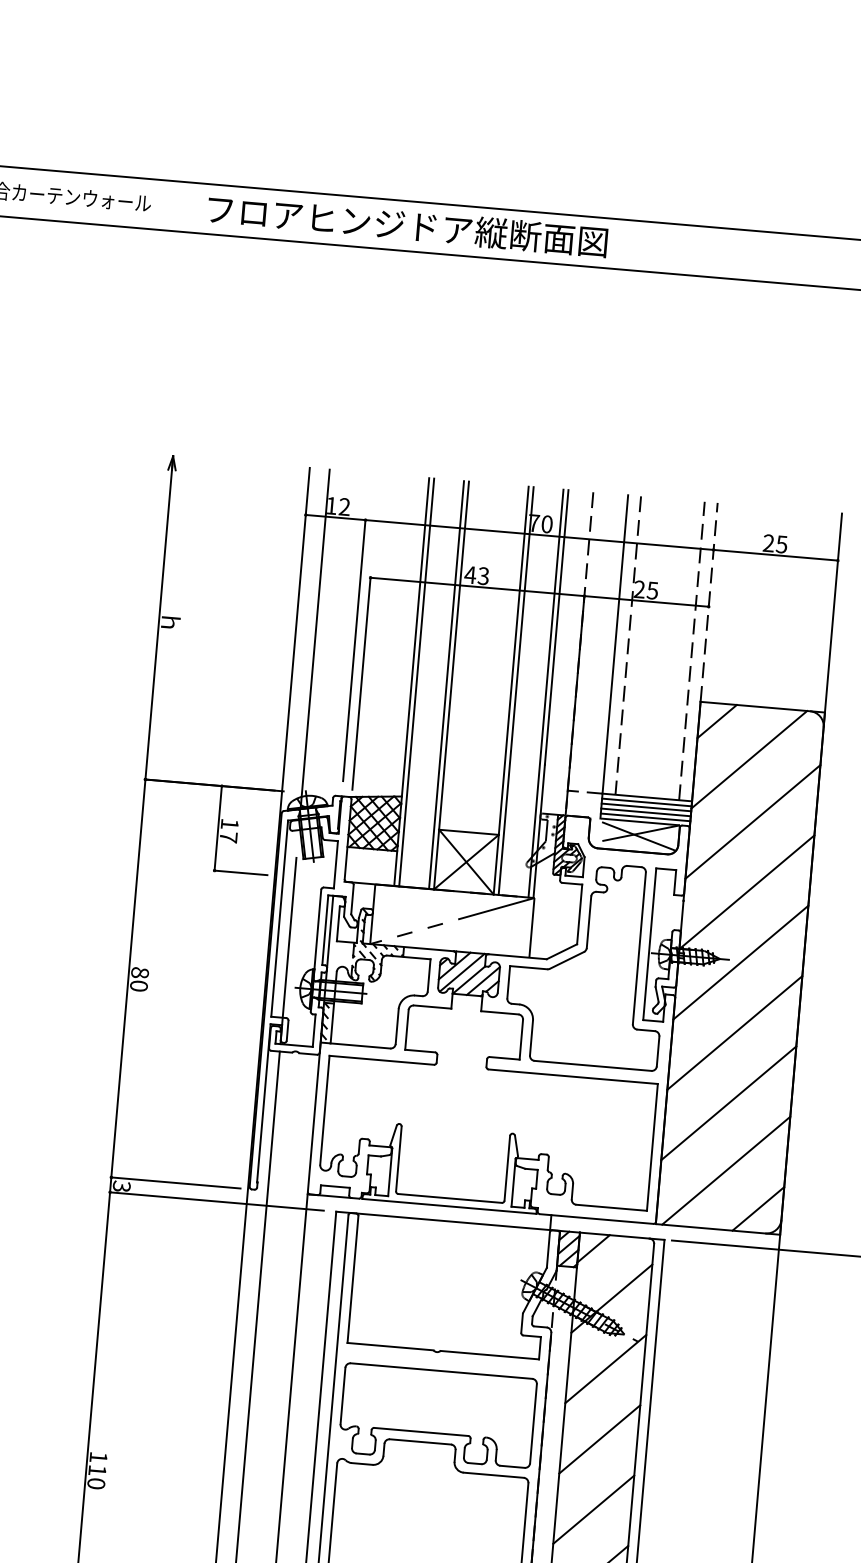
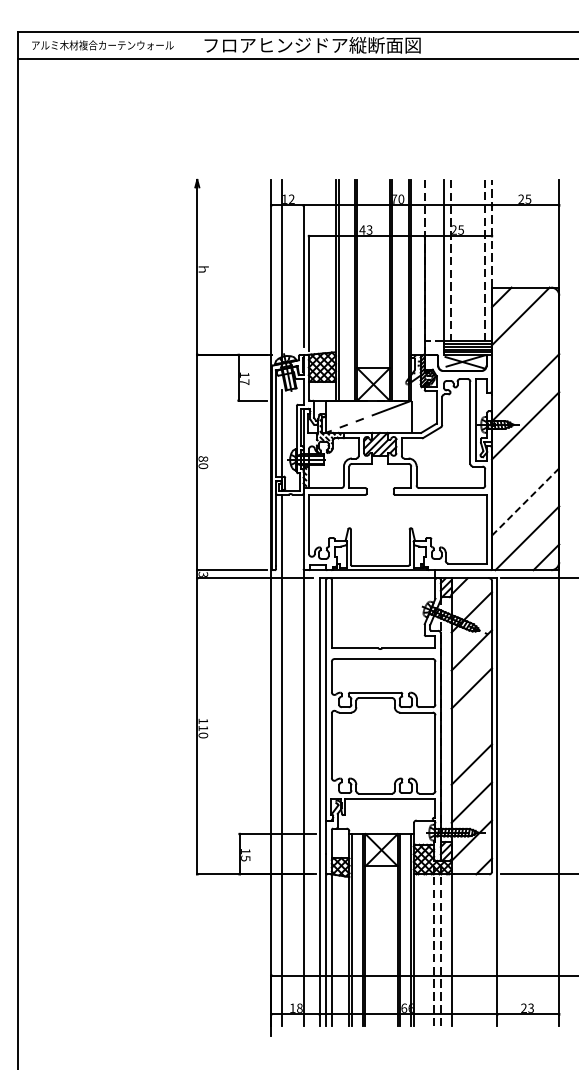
line: (752, 821) -> (525, 349), removed
line: (734, 1032) -> (525, 463), removed
line: (728, 1102) -> (525, 501), solid -> dashed
line: (593, 1509) -> (471, 726), removed

